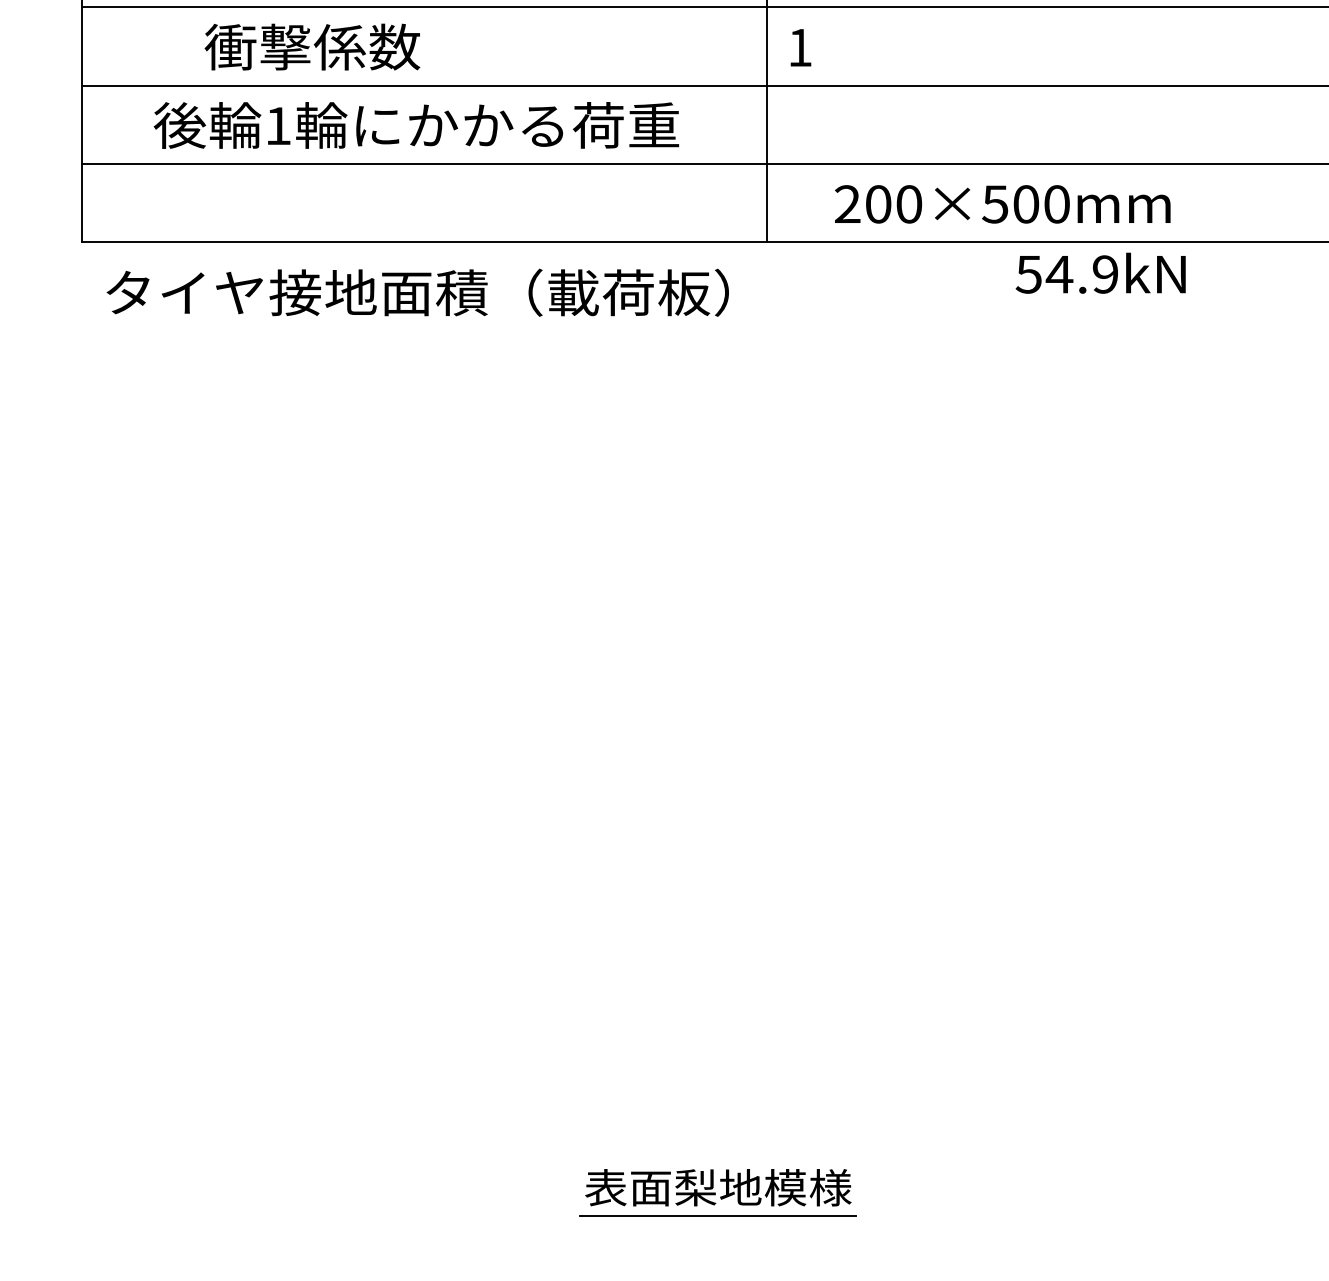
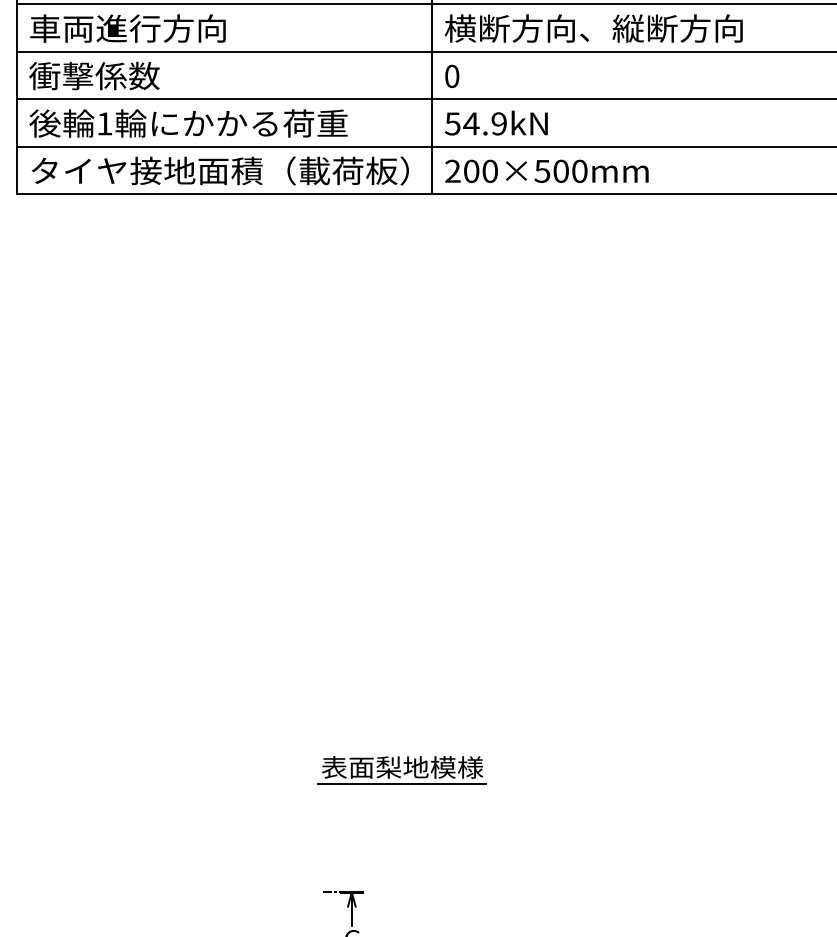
text: (312, 46) -> (94, 75), moved
text: (800, 47) -> (452, 76), 1 -> 0
text: (416, 125) -> (188, 123), moved
text: (1002, 202) -> (546, 170), moved
text: (1099, 272) -> (495, 122), moved
text: (416, 292) -> (219, 170), moved

